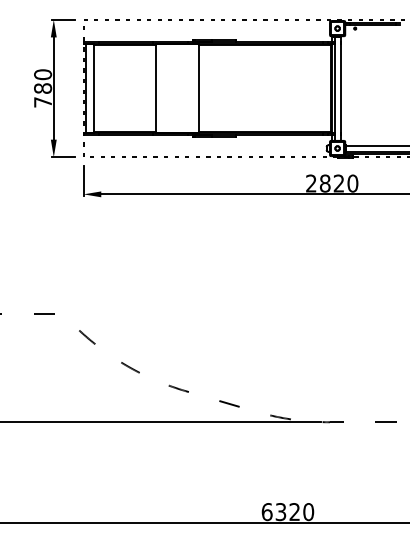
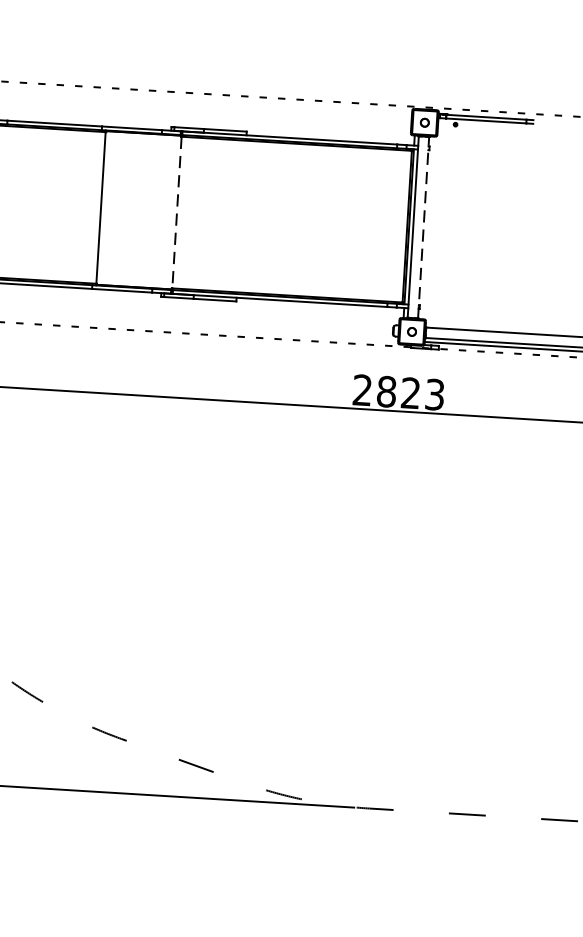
line: (340, 88) -> (423, 227), solid -> dashed
line: (199, 89) -> (177, 214), solid -> dashed
text: (352, 183) -> (434, 394), 2820 -> 2823

